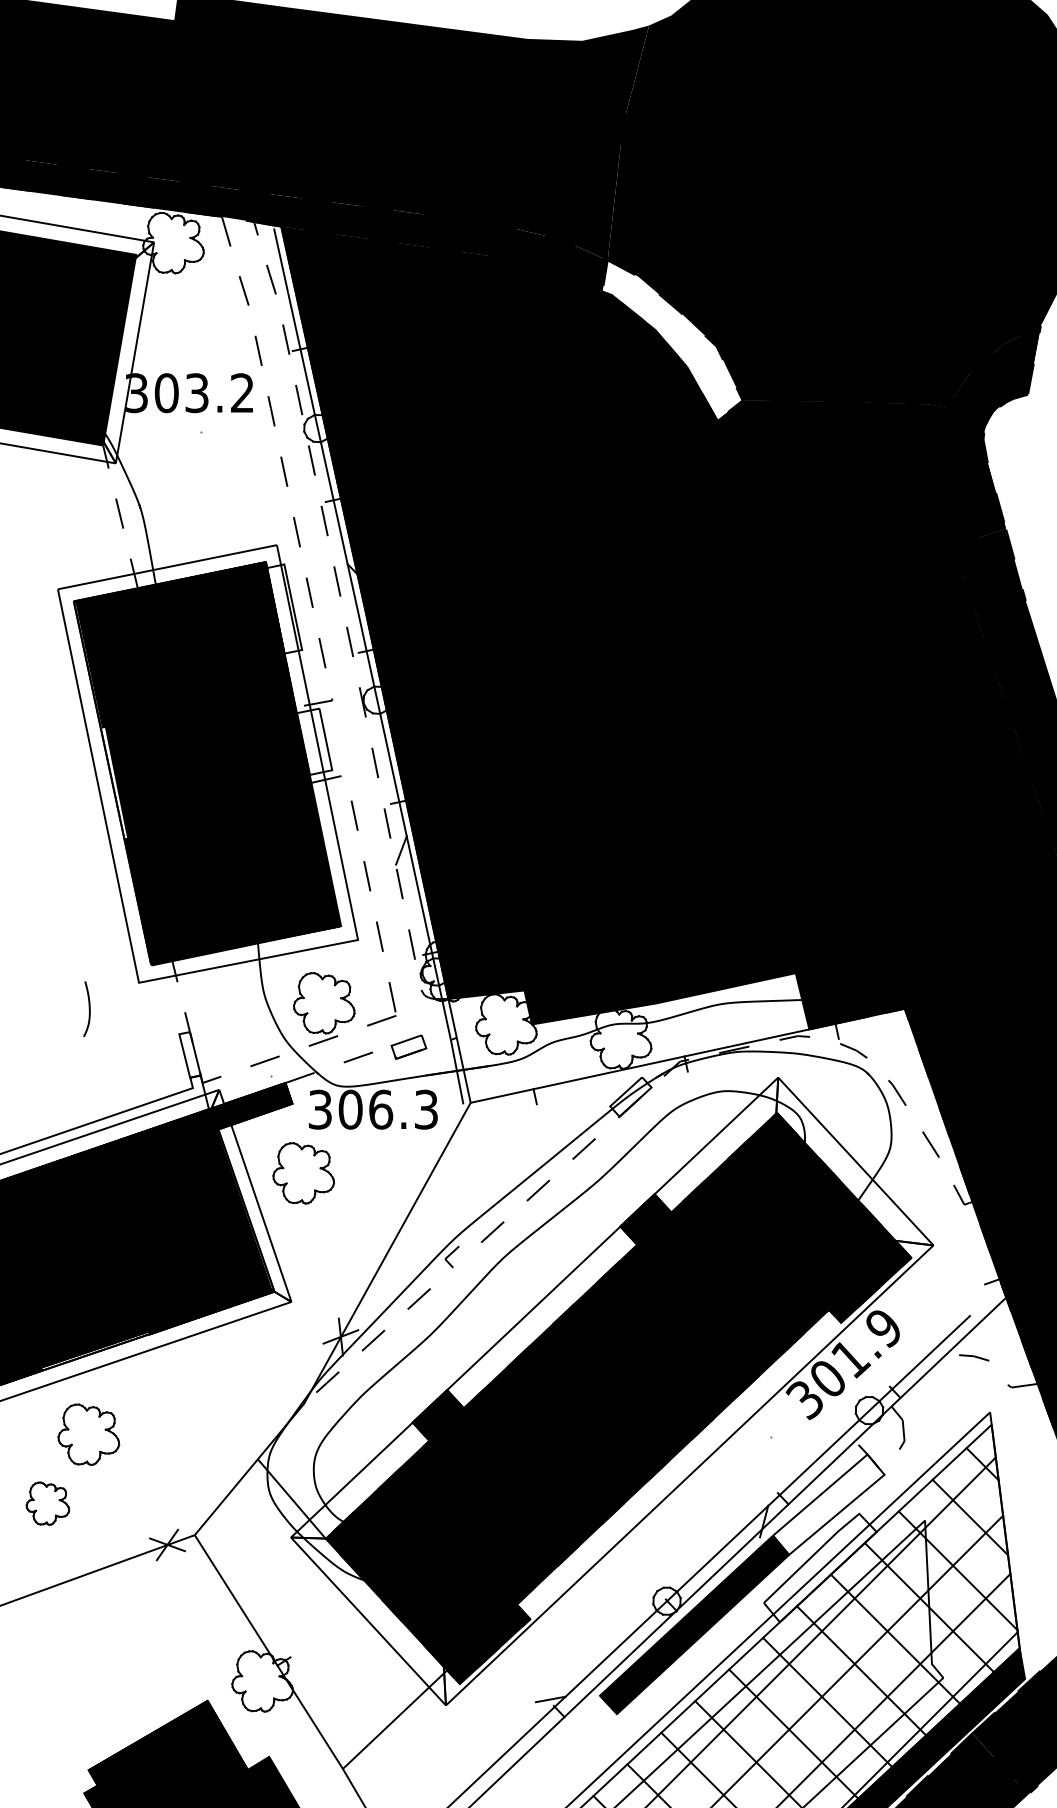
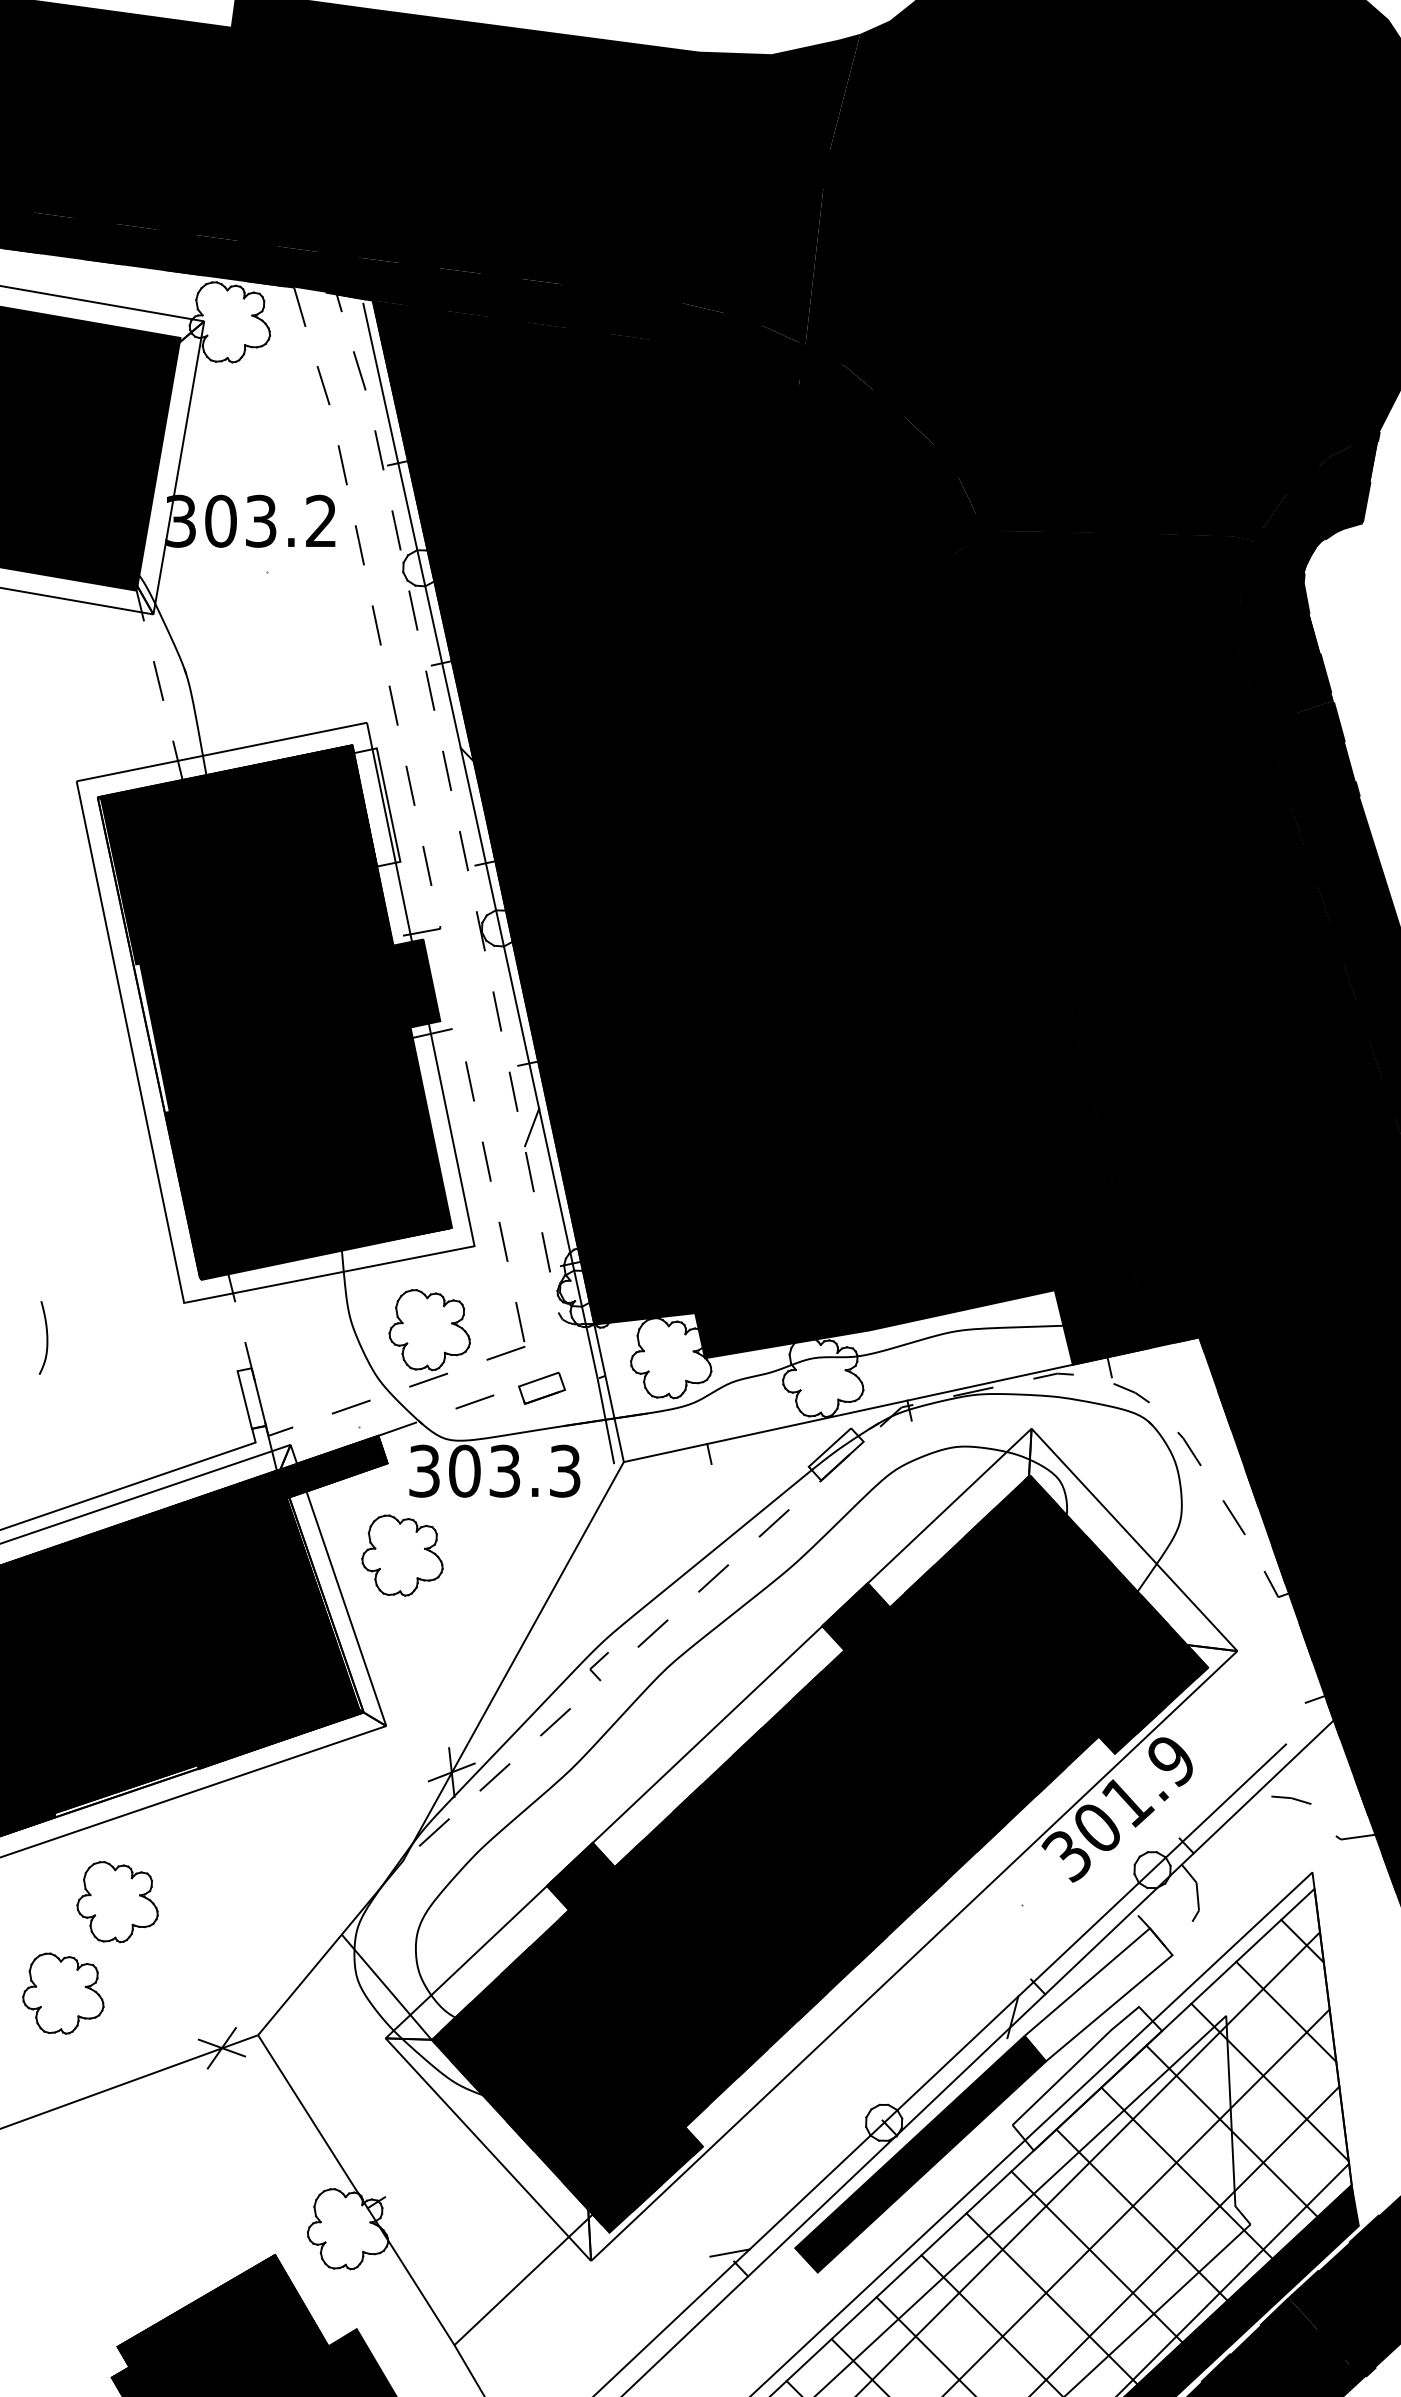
fill: (672, 340) -> (891, 451), added
fill: (314, 741) -> (416, 983), added
curve: (88, 1008) -> (45, 1337), moved
text: (381, 1109) -> (505, 1470), 306.3 -> 303.3
part: (47, 1503) -> (62, 1993), size x1.43

